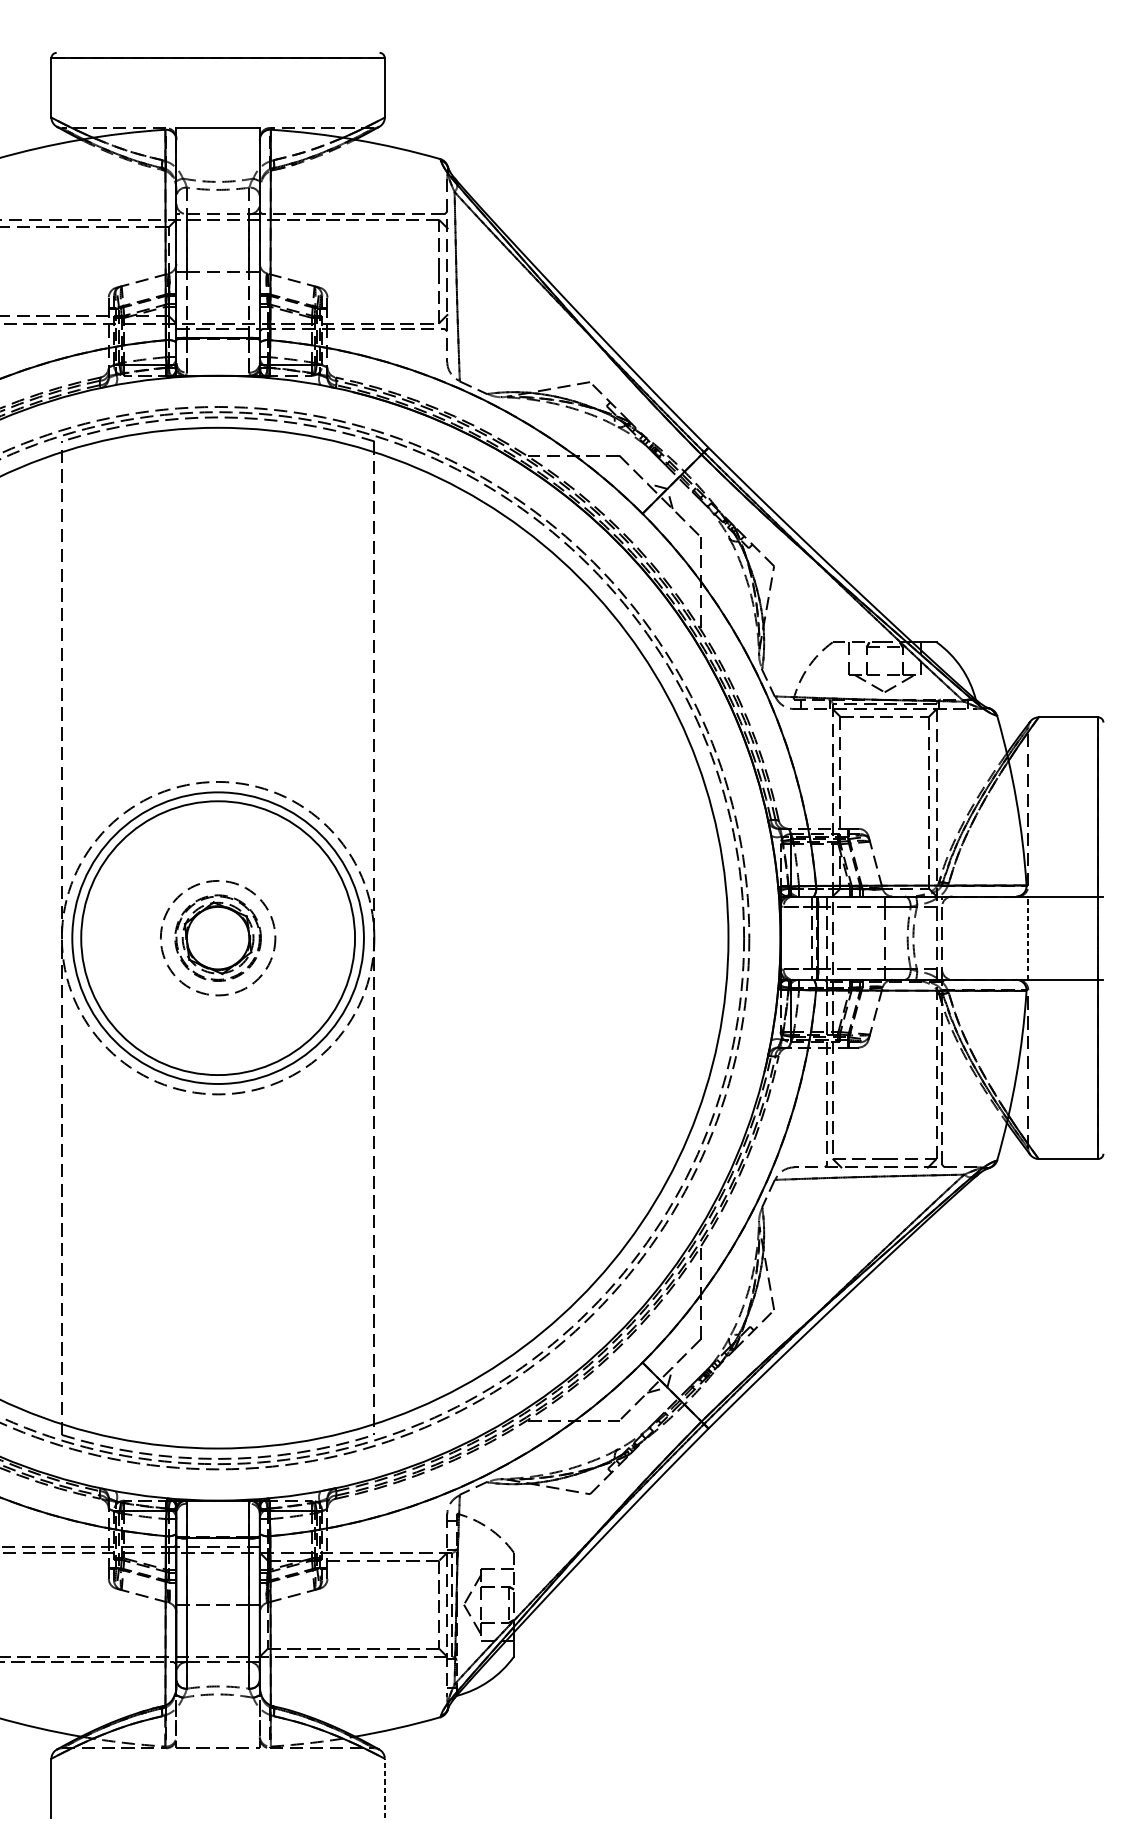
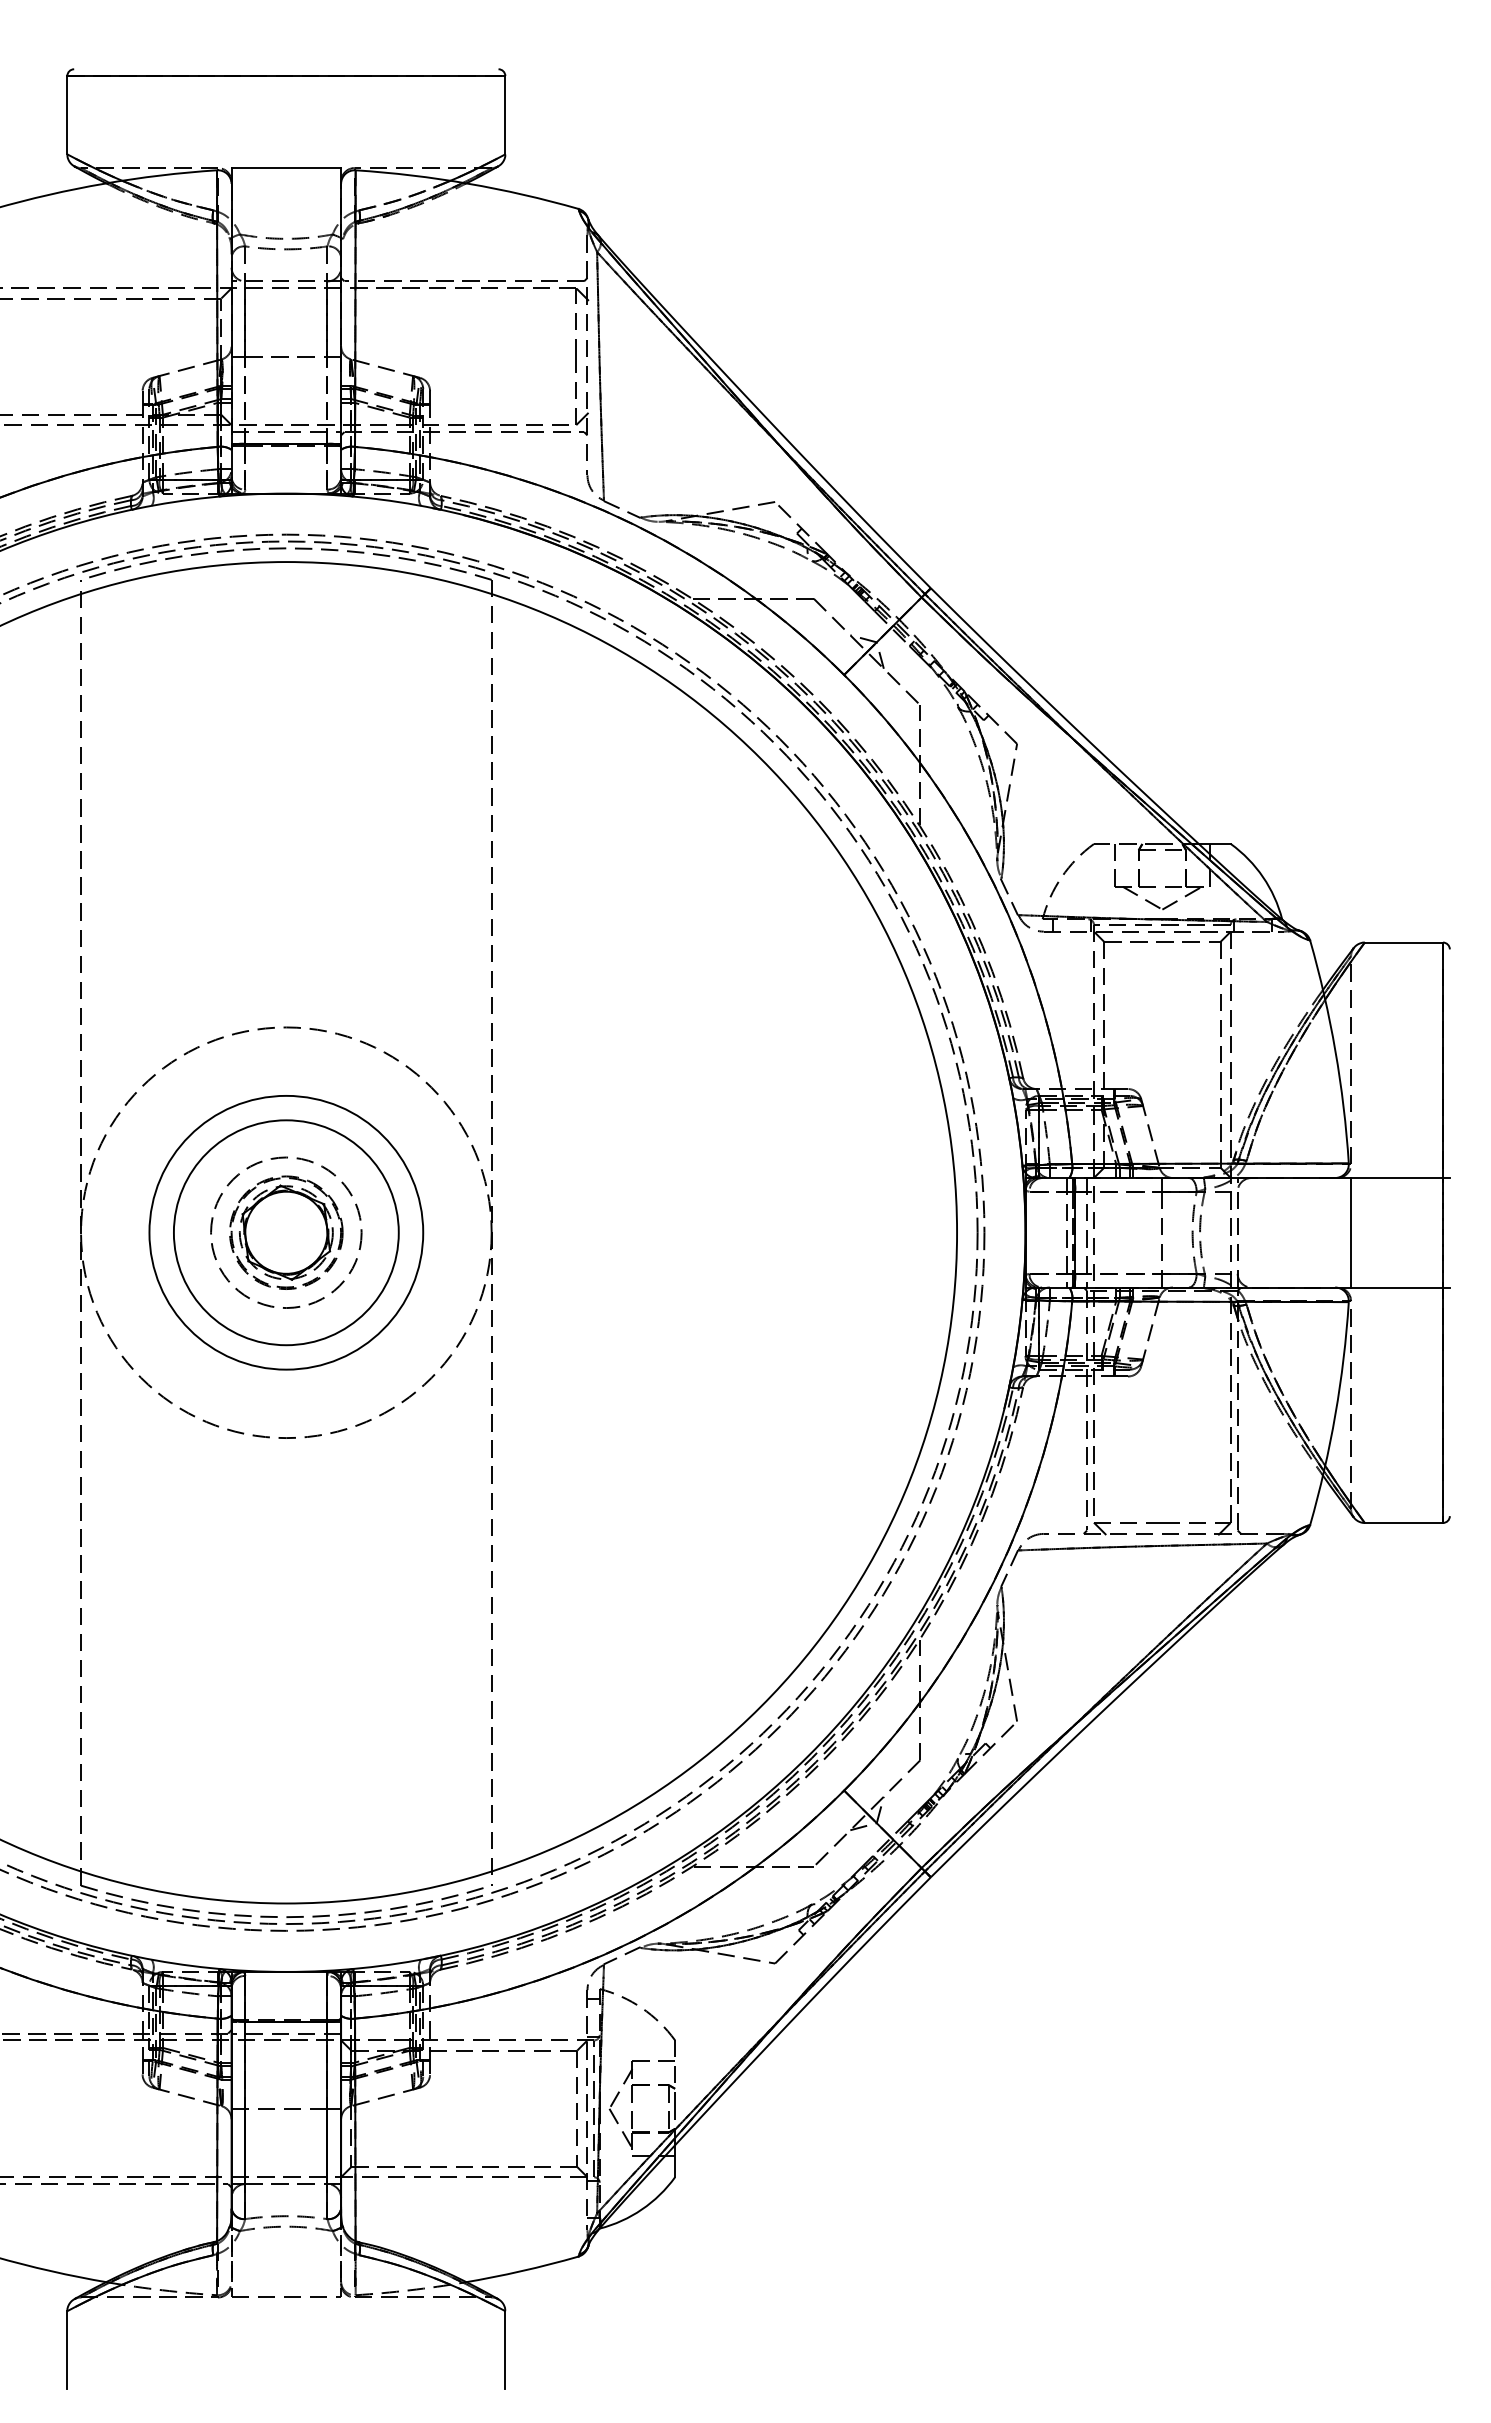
circle: (217, 937) -> (285, 1232), size x0.62
circle: (218, 937) -> (286, 1232), size x0.71
line: (1028, 937) -> (1351, 1232), dashed -> solid
line: (384, 1787) -> (505, 2349), dashed -> solid

